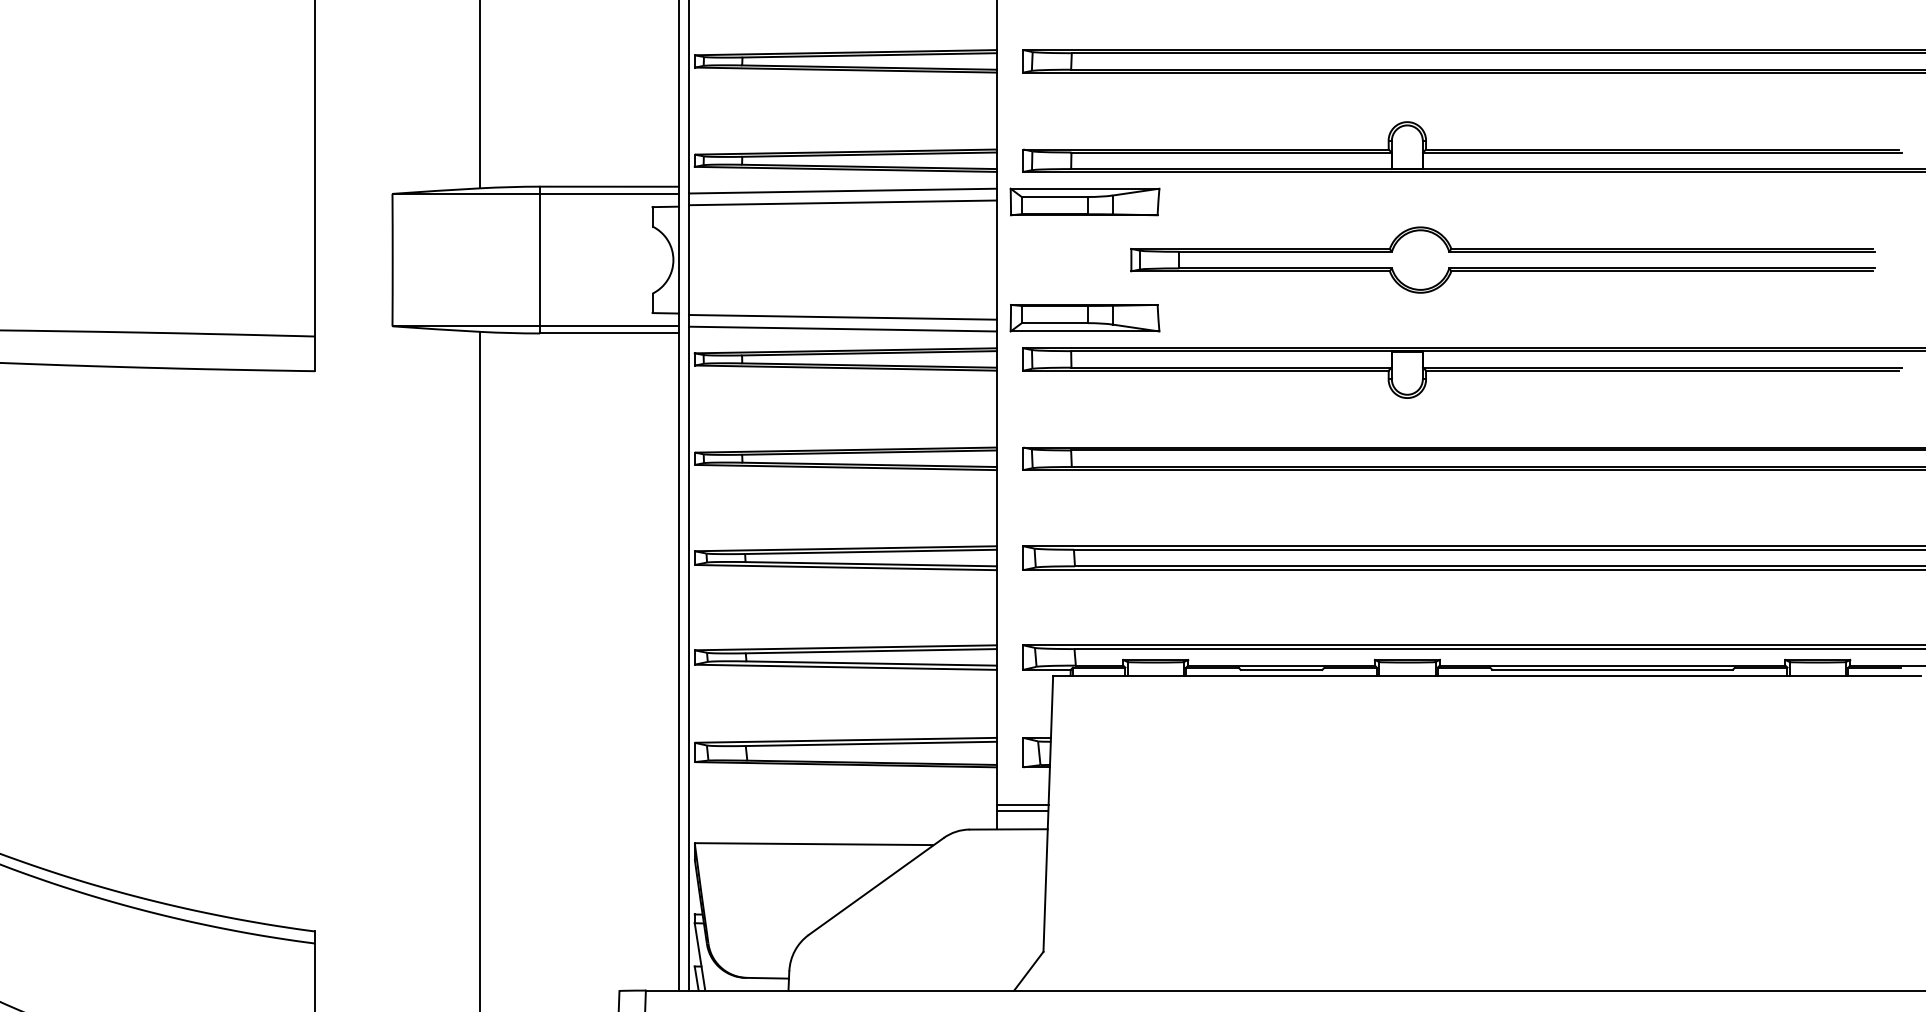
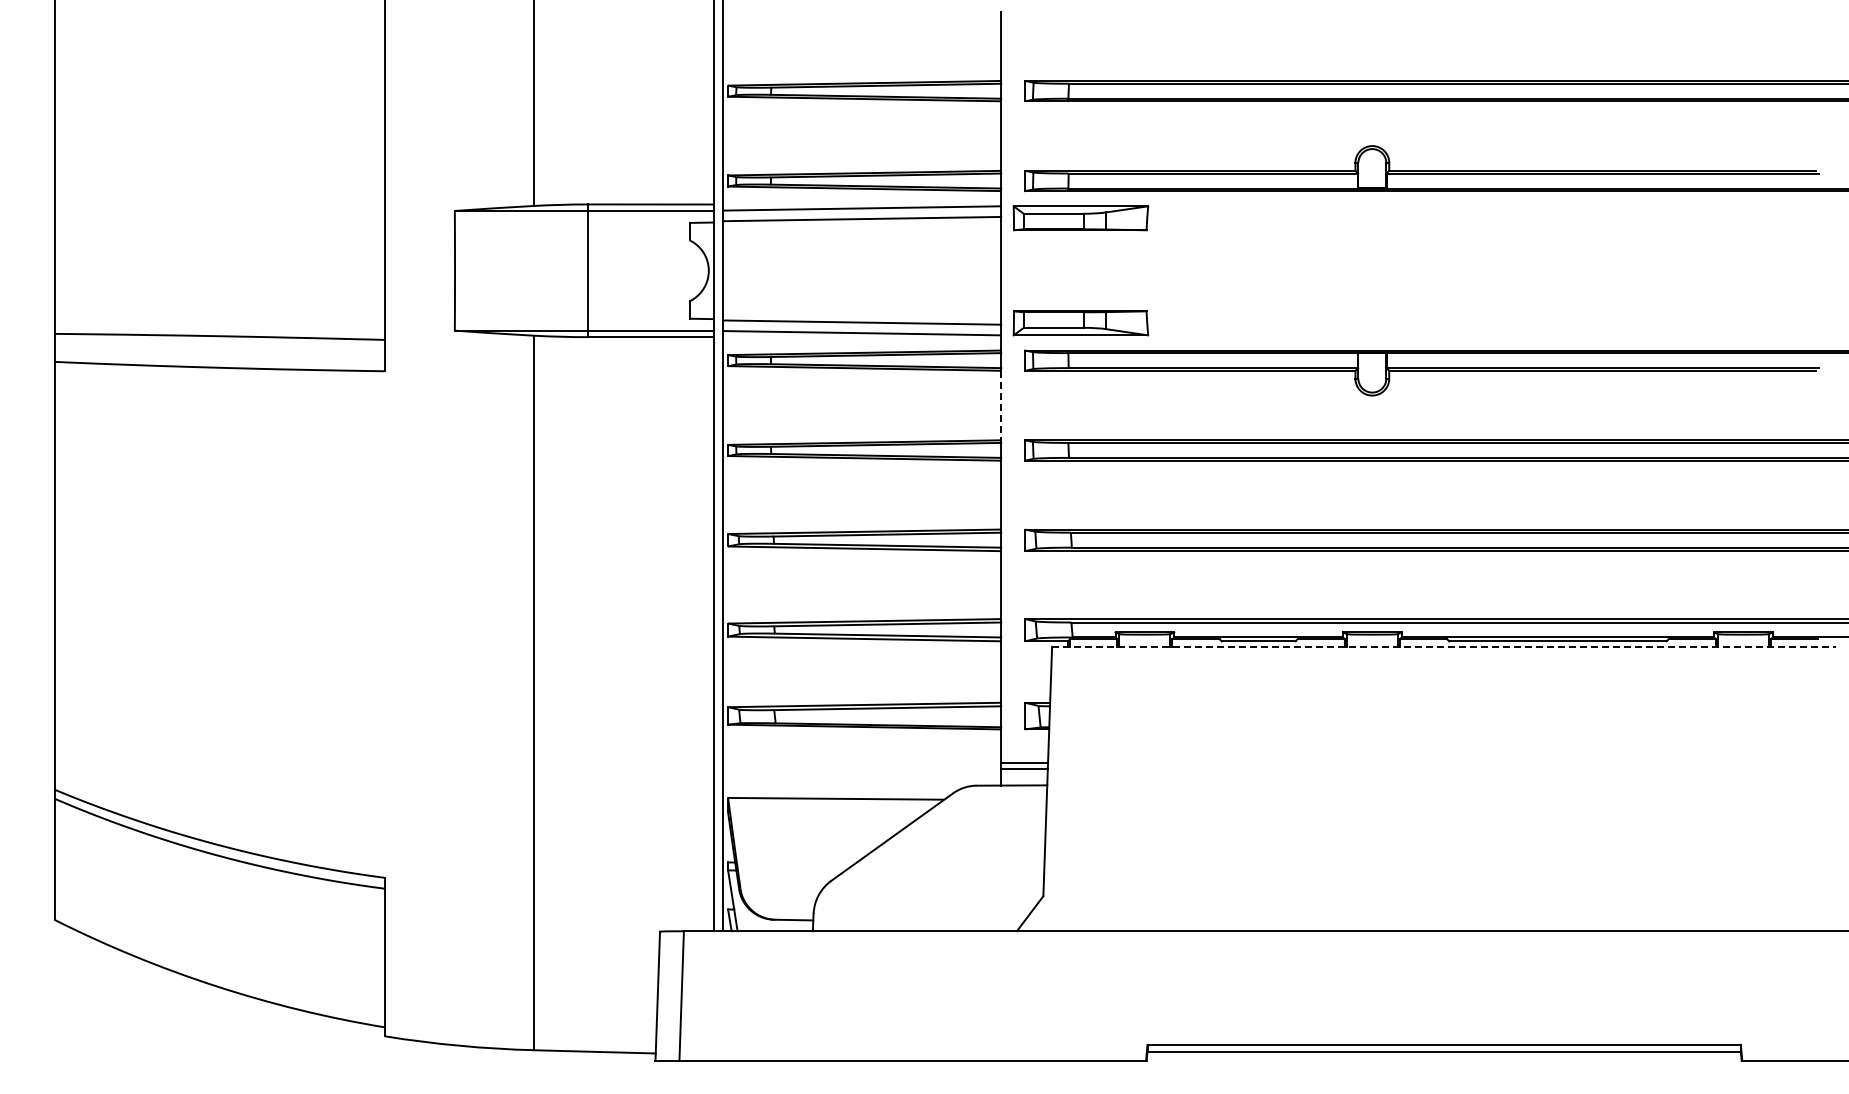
part: (1502, 251) -> (1458, 263), removed
line: (997, 409) -> (1001, 405), solid -> dashed
line: (1487, 675) -> (1444, 646), solid -> dashed

